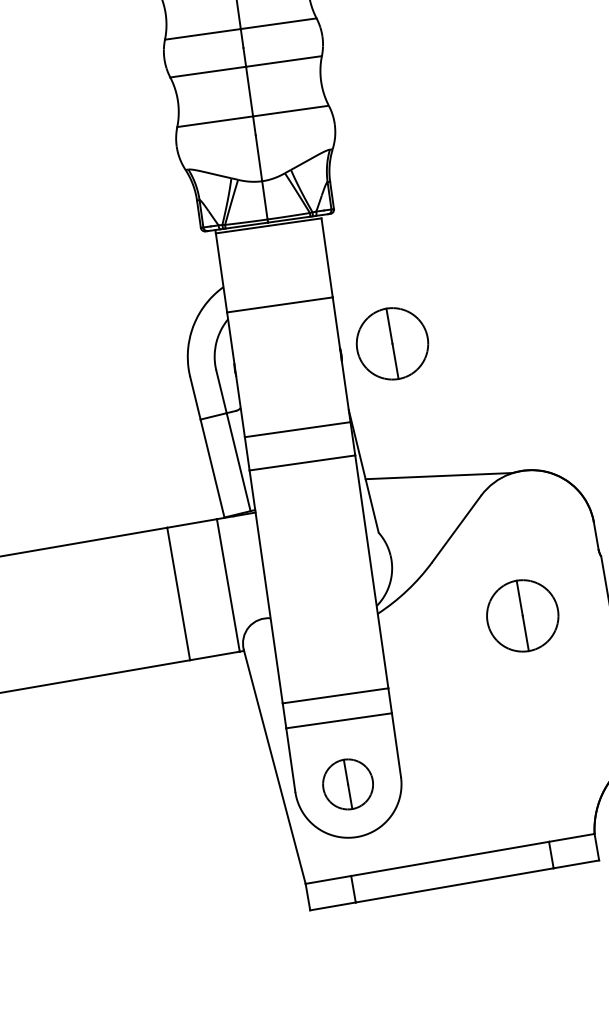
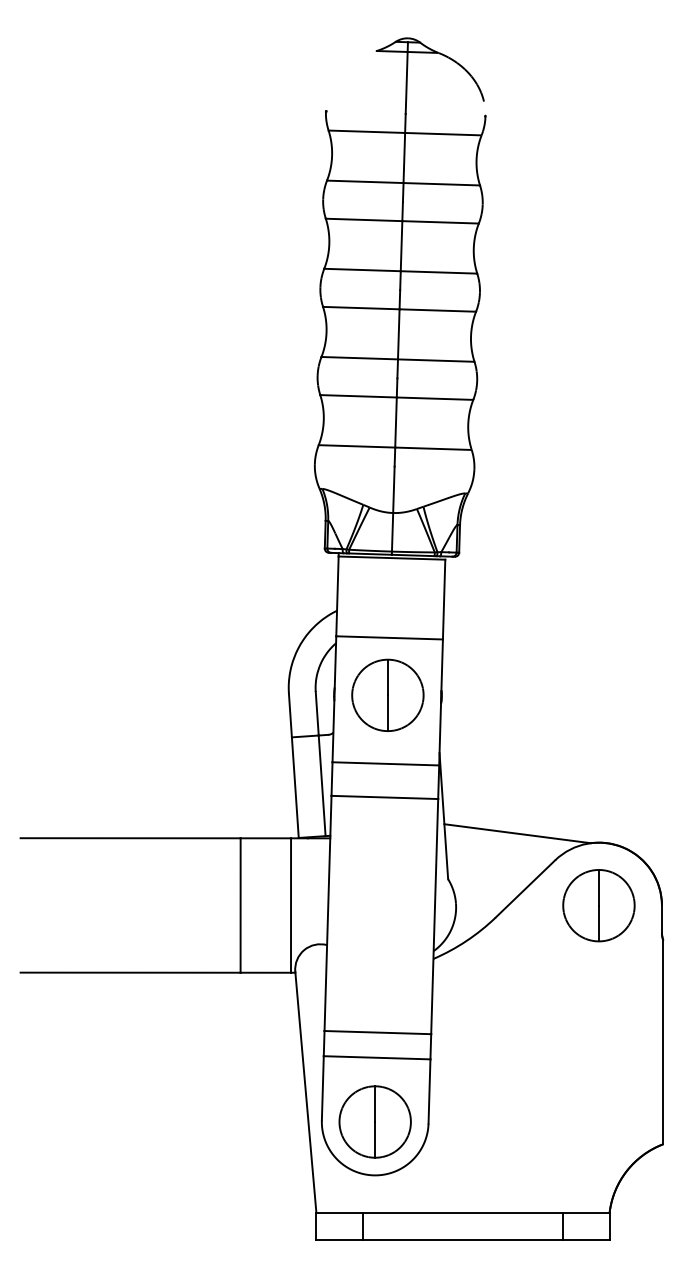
part: (391, 343) -> (387, 694), moved
part: (522, 615) -> (598, 905), moved
part: (347, 784) -> (374, 1121), size x1.43

